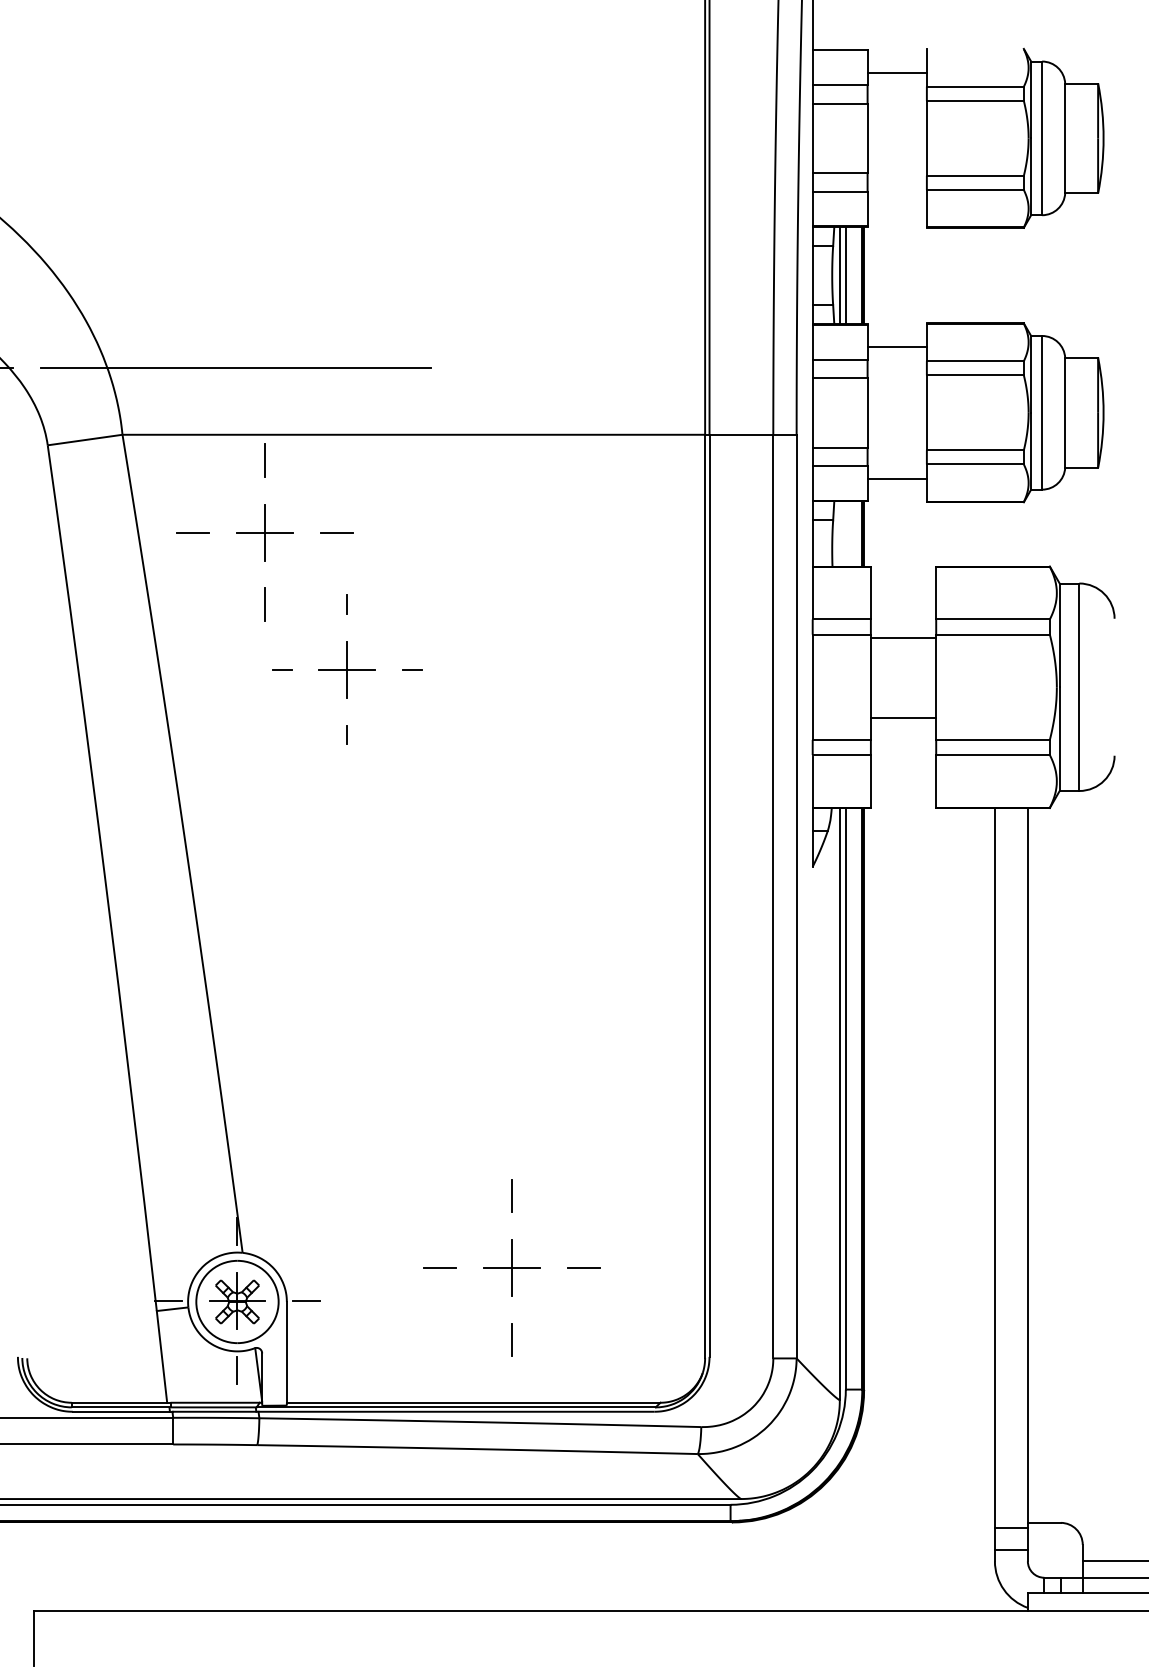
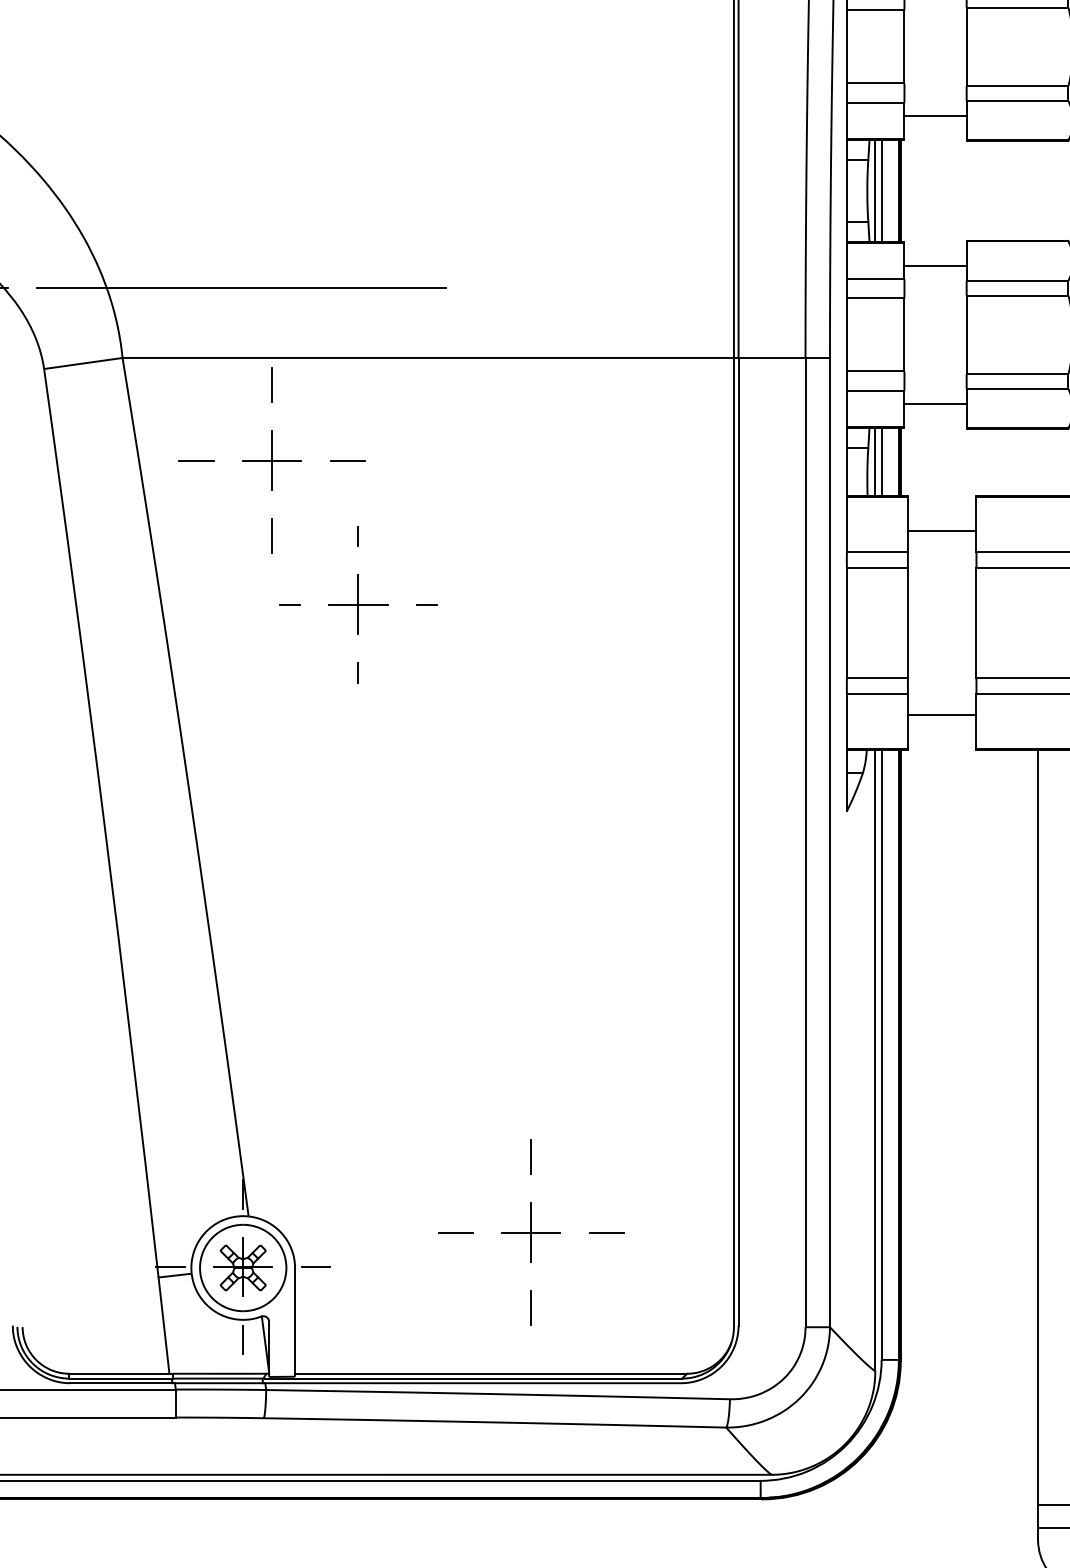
line: (896, 204) -> (934, 116), added
line: (839, 533) -> (874, 461), added
line: (845, 533) -> (881, 461), added
line: (903, 638) -> (942, 530), moved
line: (903, 718) -> (942, 715), moved

